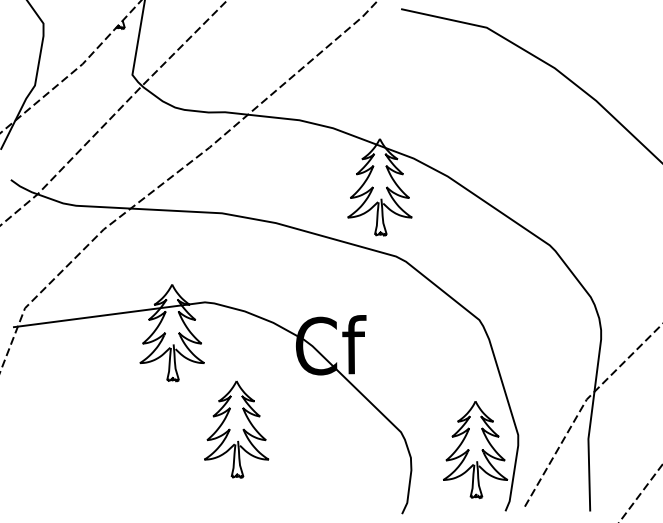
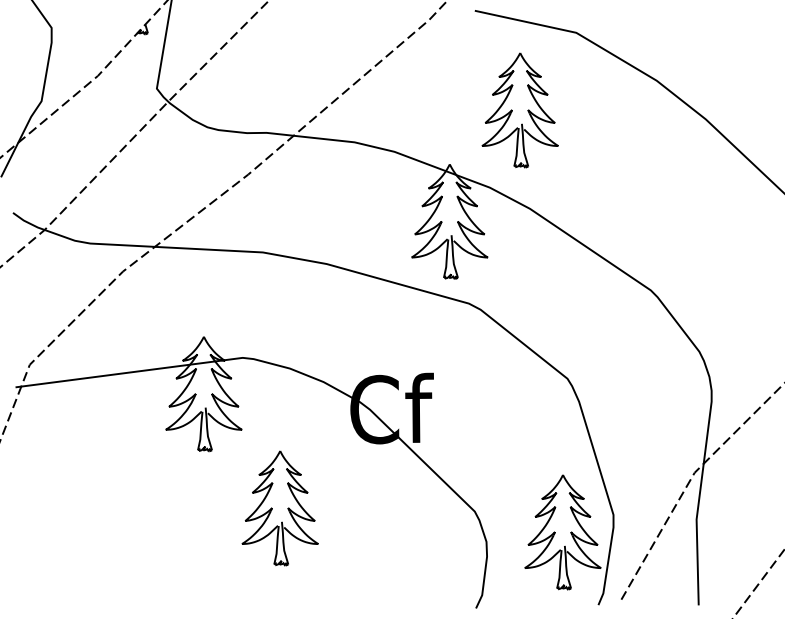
part: (438, 93) -> (519, 110), added

